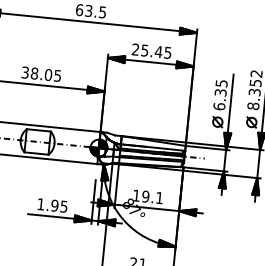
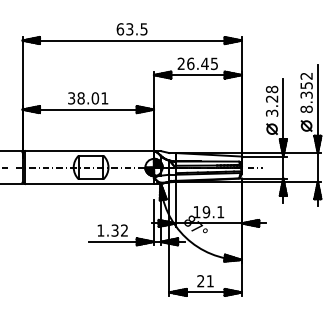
text: (144, 50) -> (190, 63), 25.45 -> 26.45
text: (57, 75) -> (104, 98), 38.05 -> 38.01
text: (220, 94) -> (271, 100), 6.35 -> 3.28
text: (59, 206) -> (119, 230), 1.95 -> 1.32

